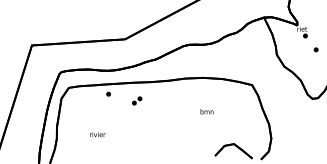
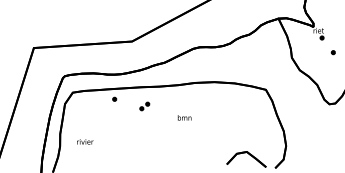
text: (206, 111) -> (184, 117), moved
text: (97, 134) -> (85, 141), moved

